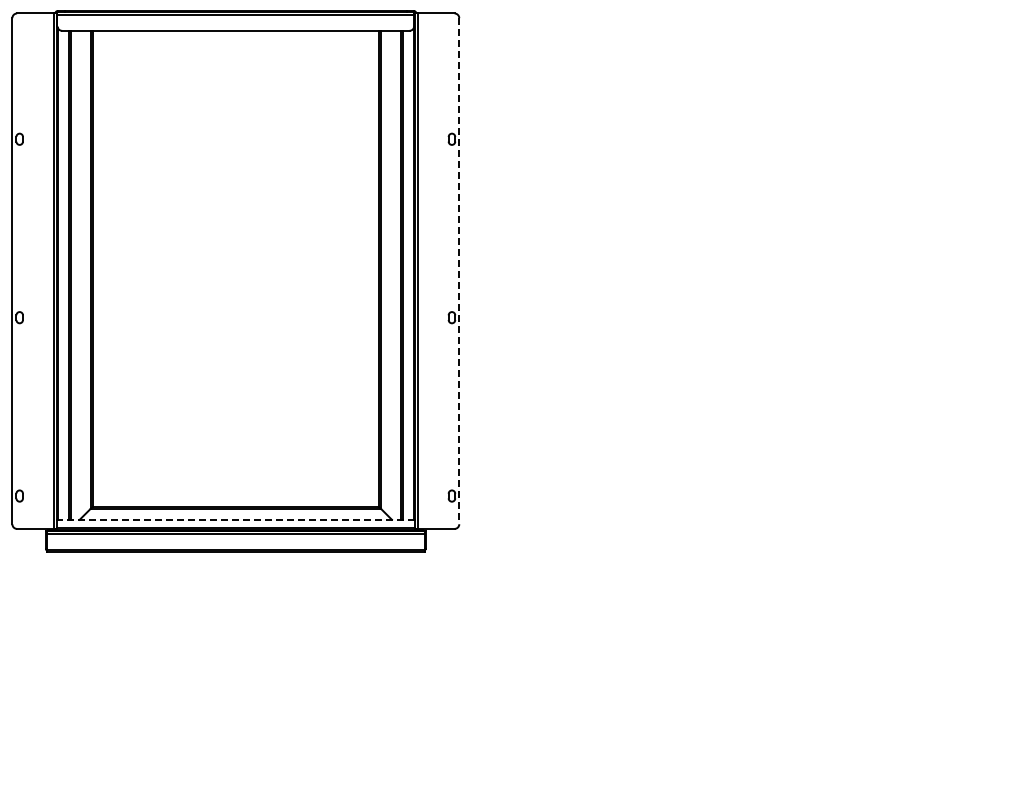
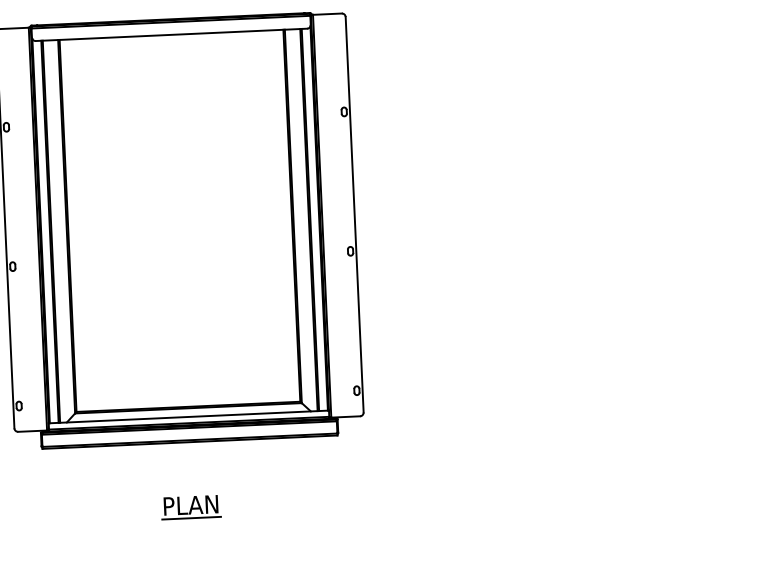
line: (459, 271) -> (354, 214), dashed -> solid
line: (235, 519) -> (188, 416), dashed -> solid
part: (233, 635) -> (191, 507), added

